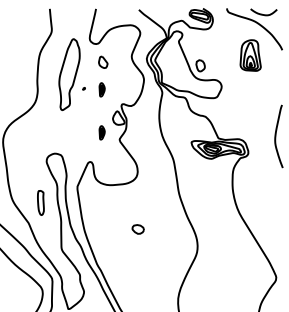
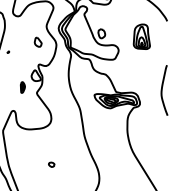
part: (250, 55) -> (141, 36), moved
part: (103, 61) -> (38, 41), moved
part: (101, 89) -> (22, 52), removed
part: (137, 228) -> (51, 164), size x0.62

